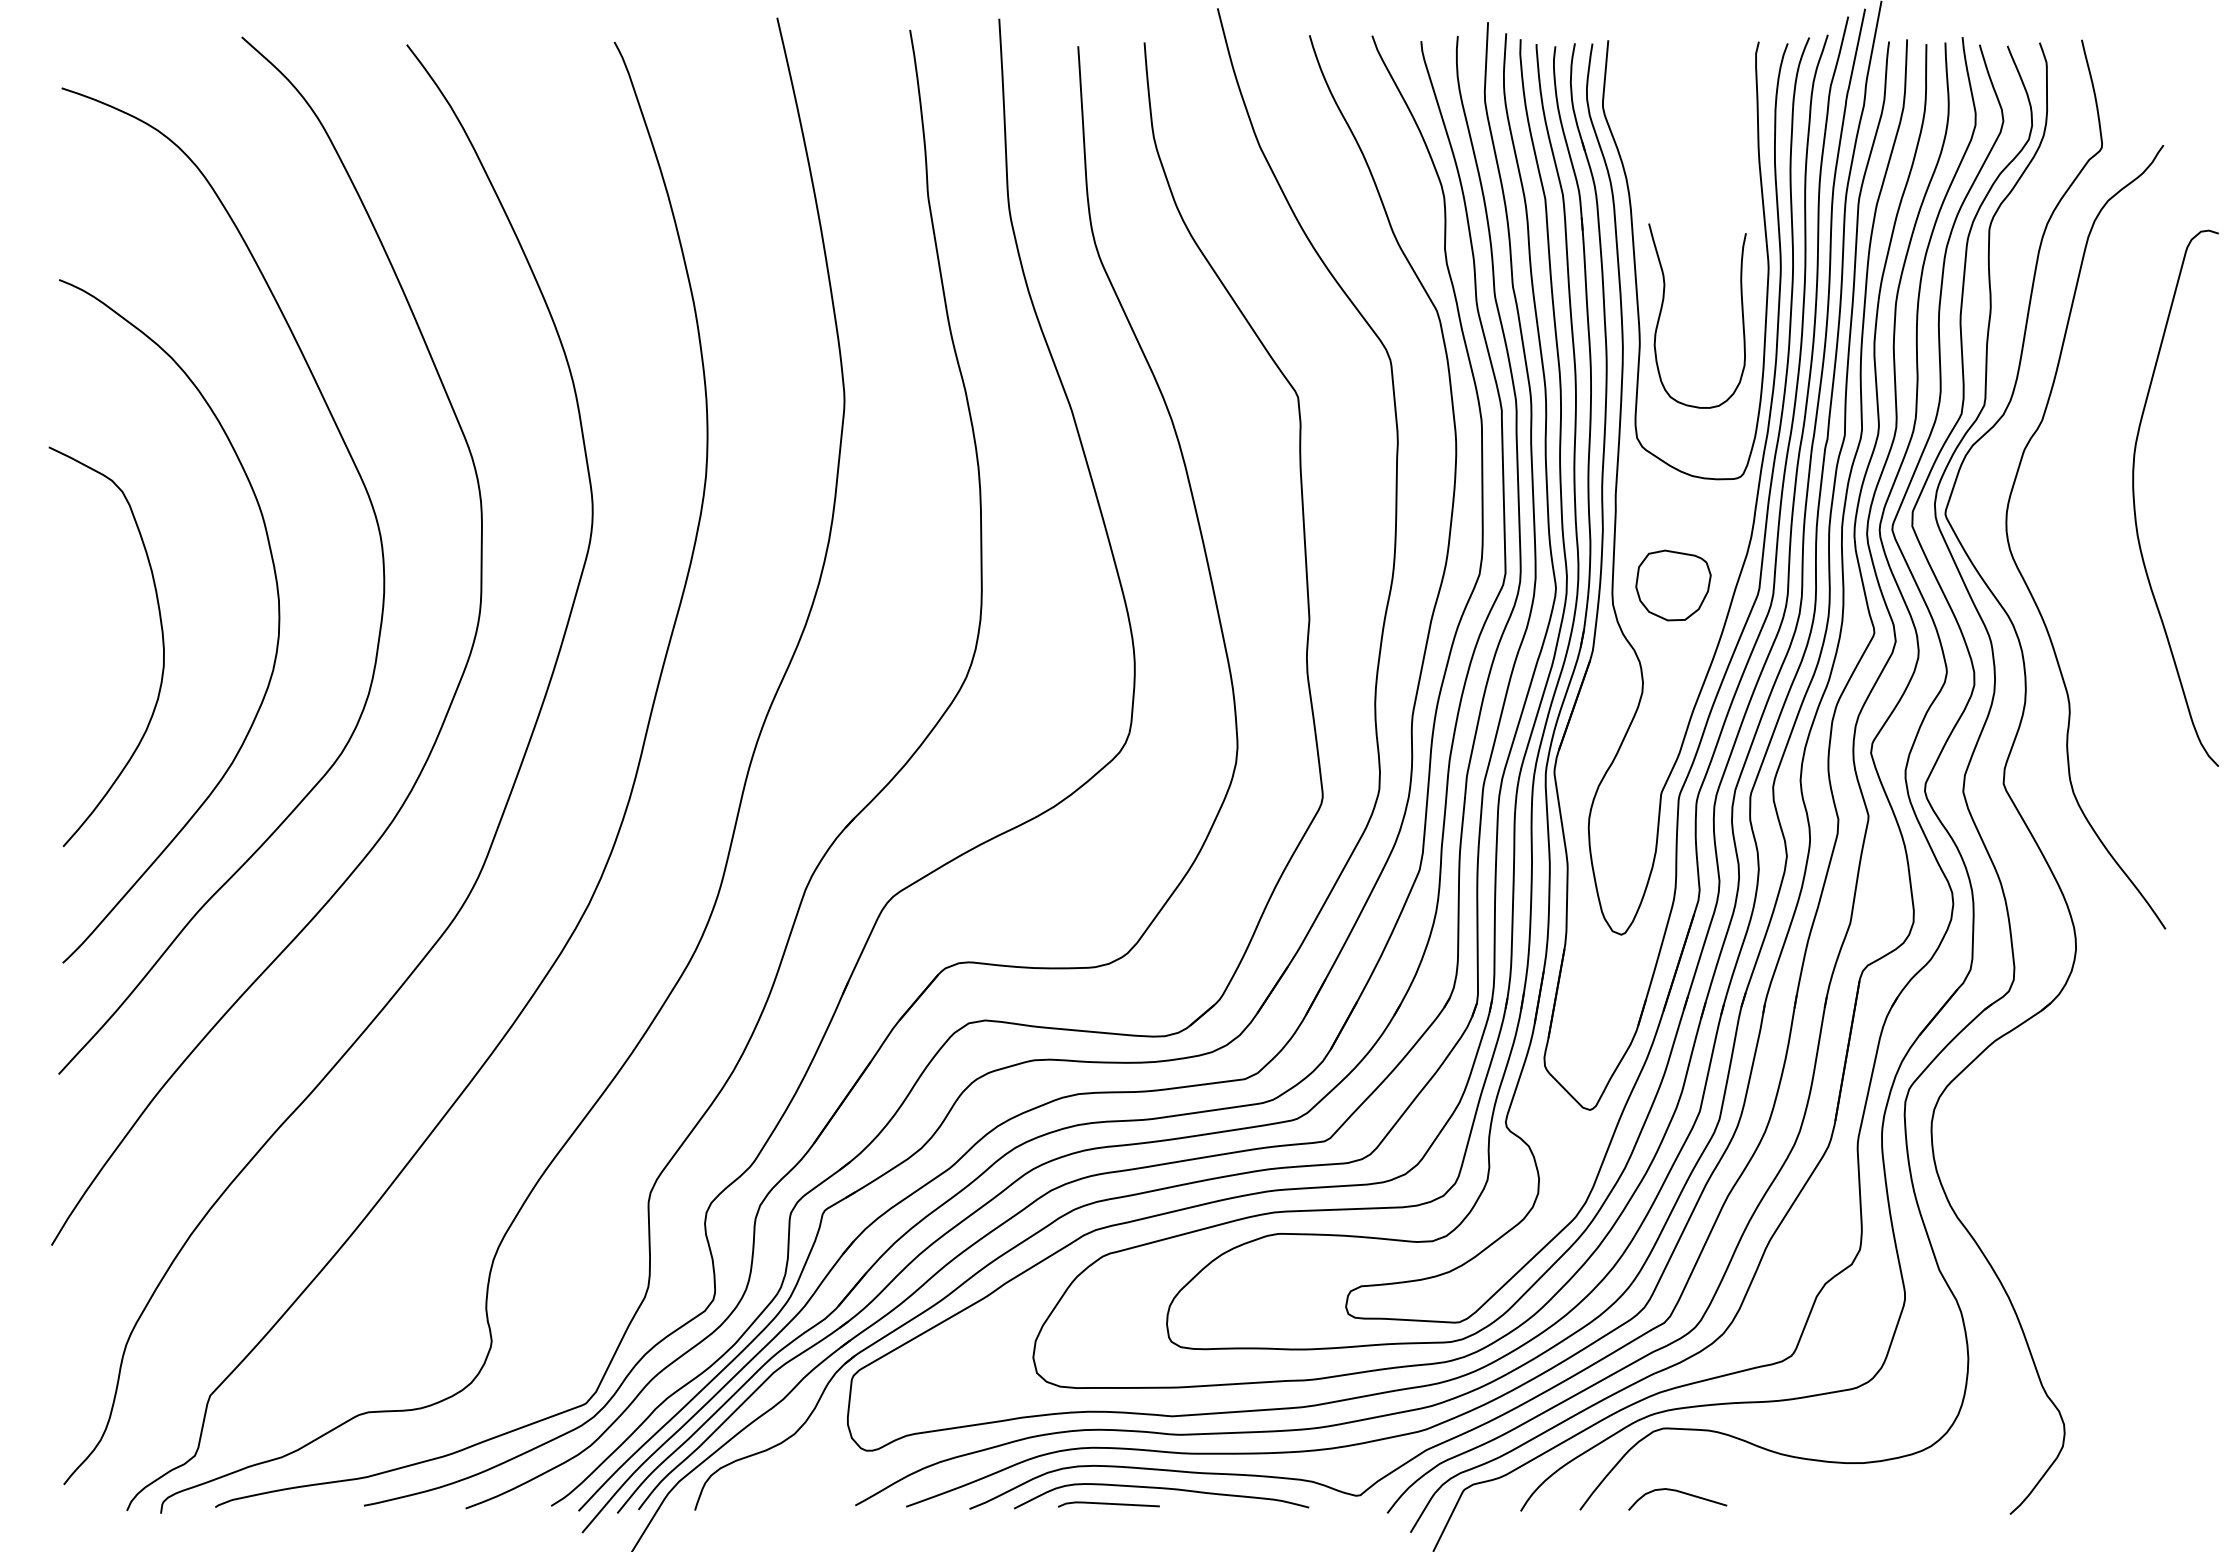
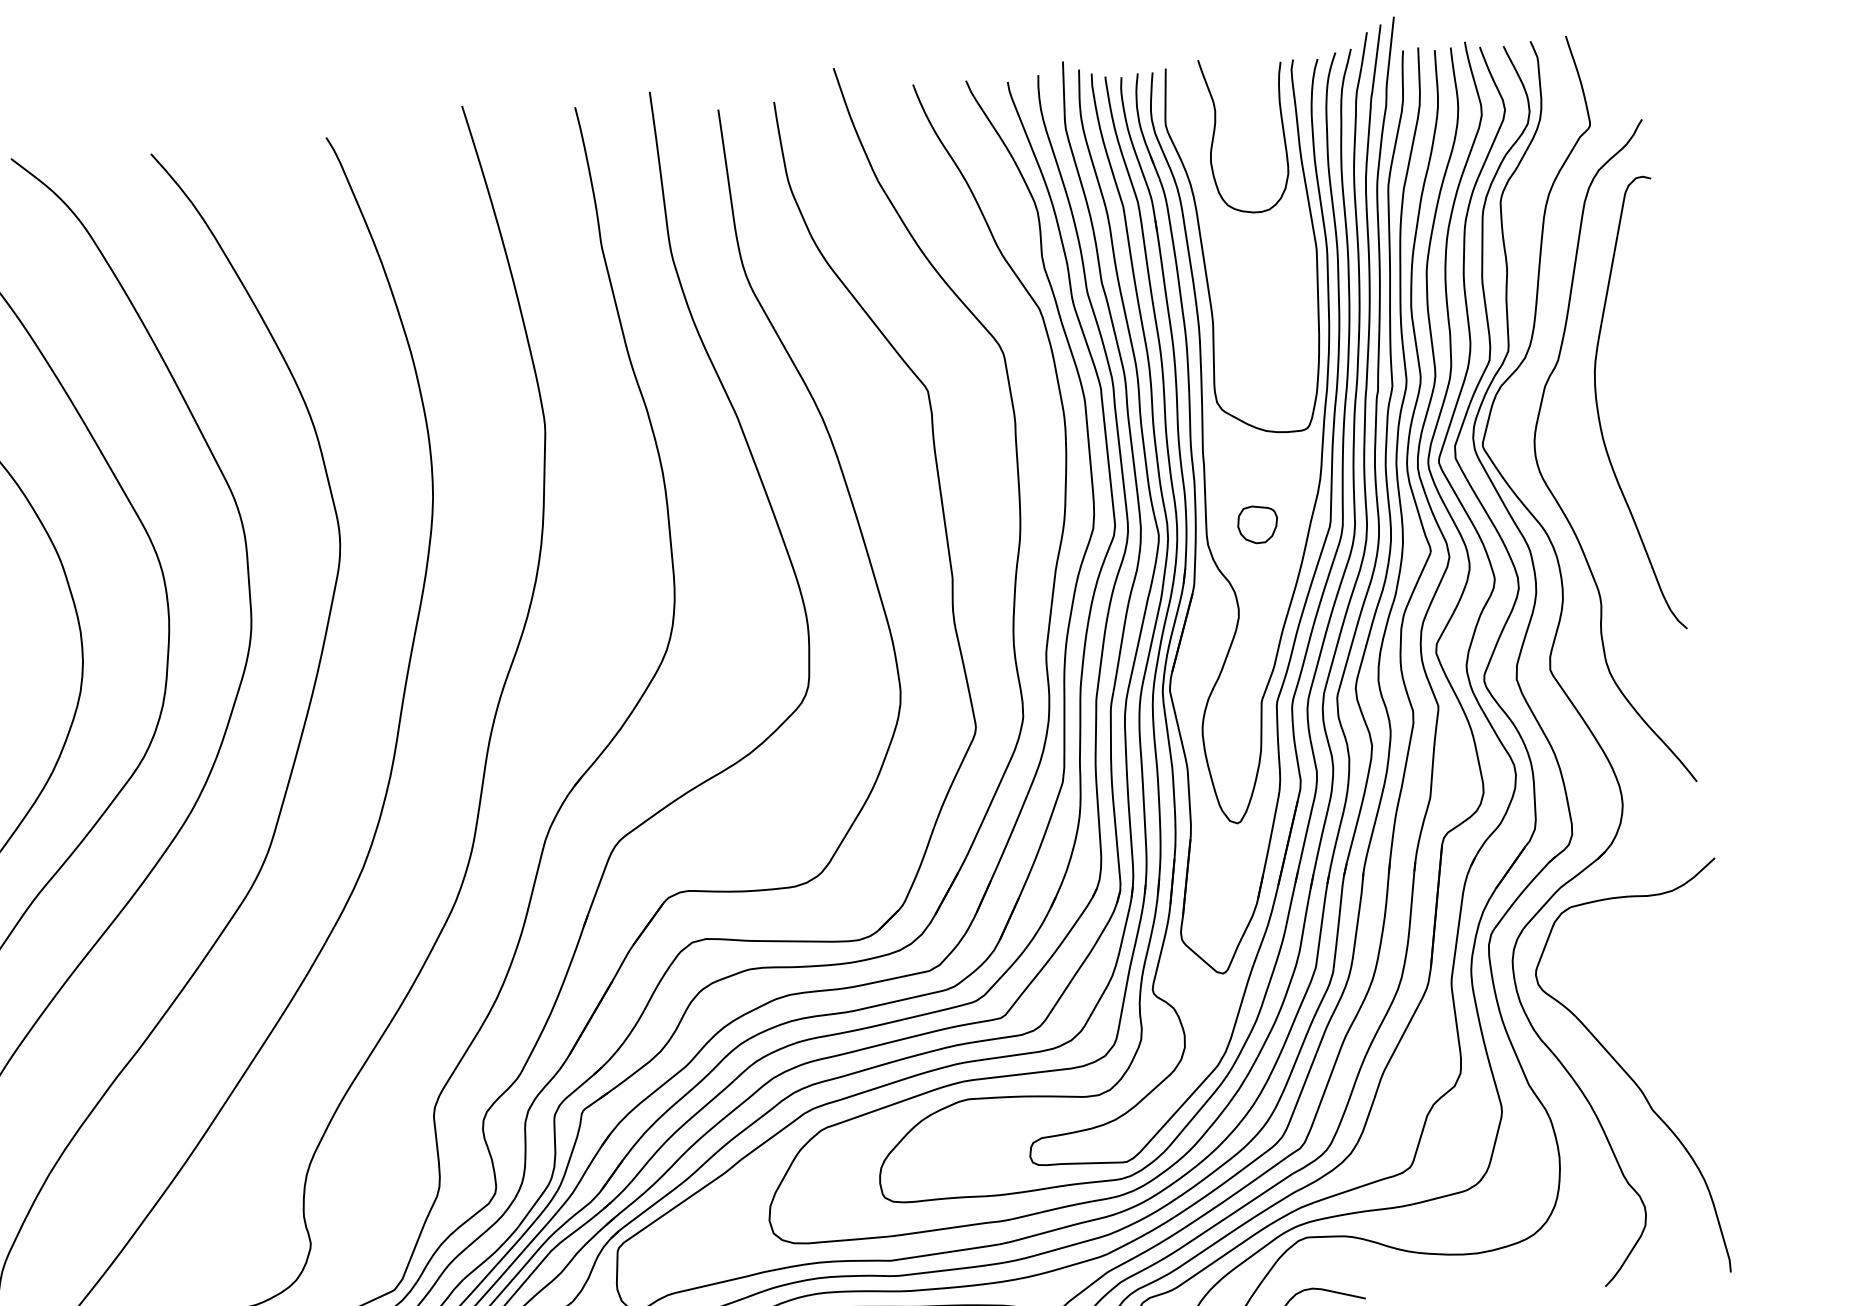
curve: (1662, 309) -> (1215, 131), moved
curve: (2135, 504) -> (1599, 413), moved
part: (1673, 584) -> (1257, 523), size x0.62
curve: (2060, 1270) -> (1631, 1077), added

